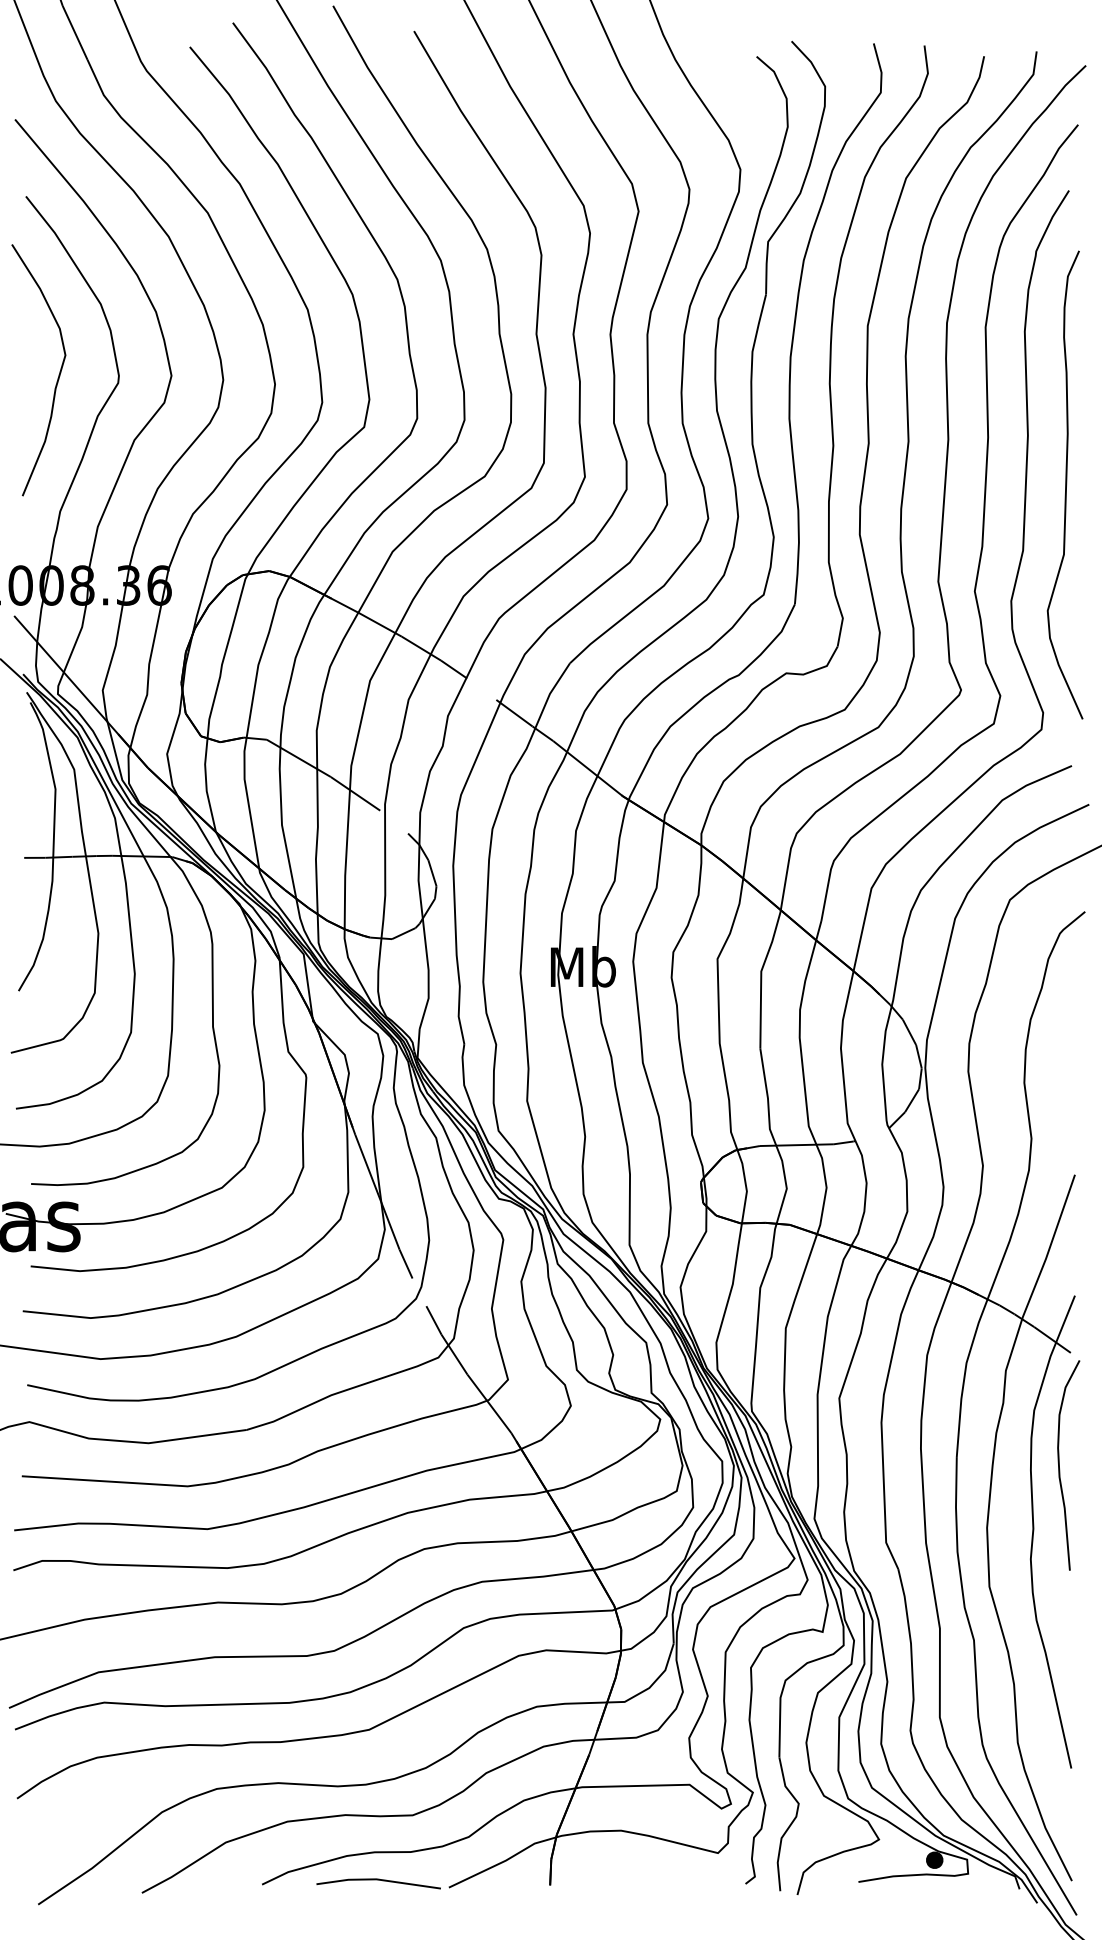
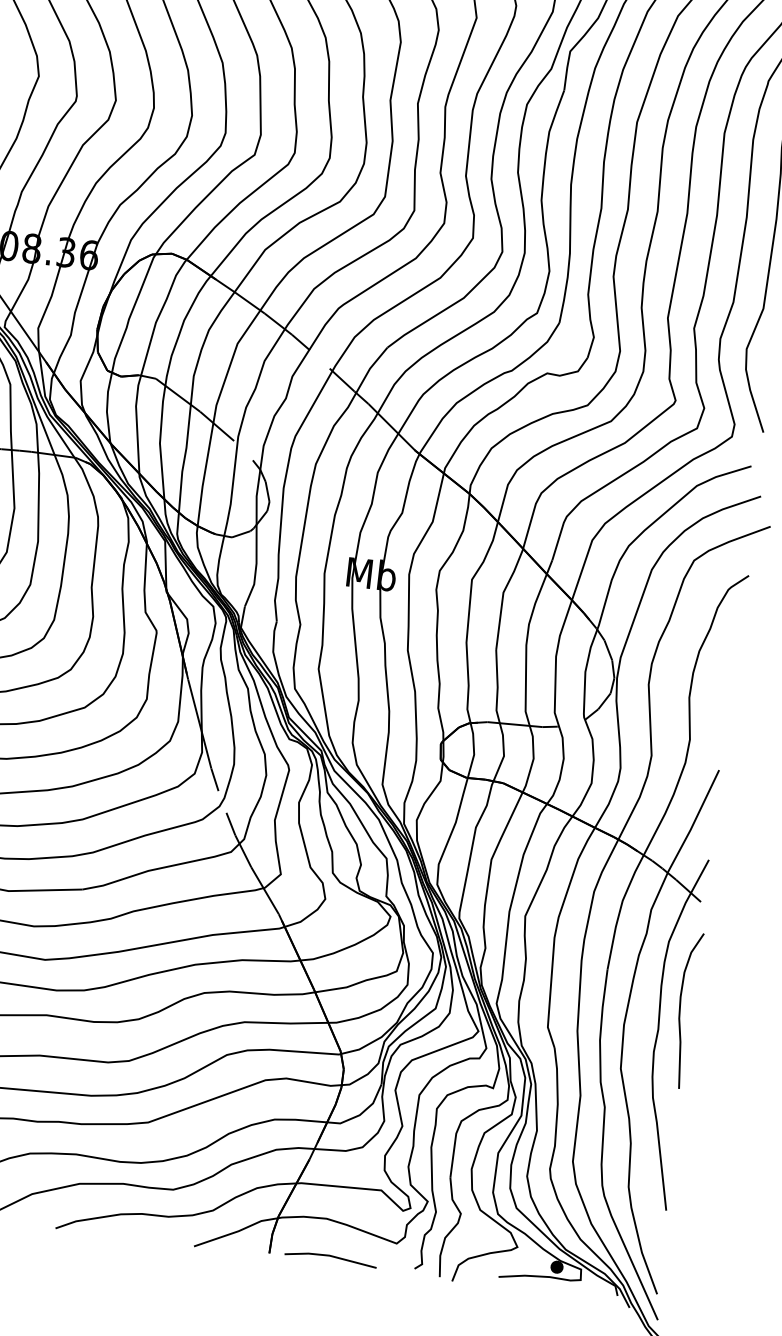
curve: (1060, 1469) -> (680, 1012), moved
line: (378, 1880) -> (330, 1256), moved

